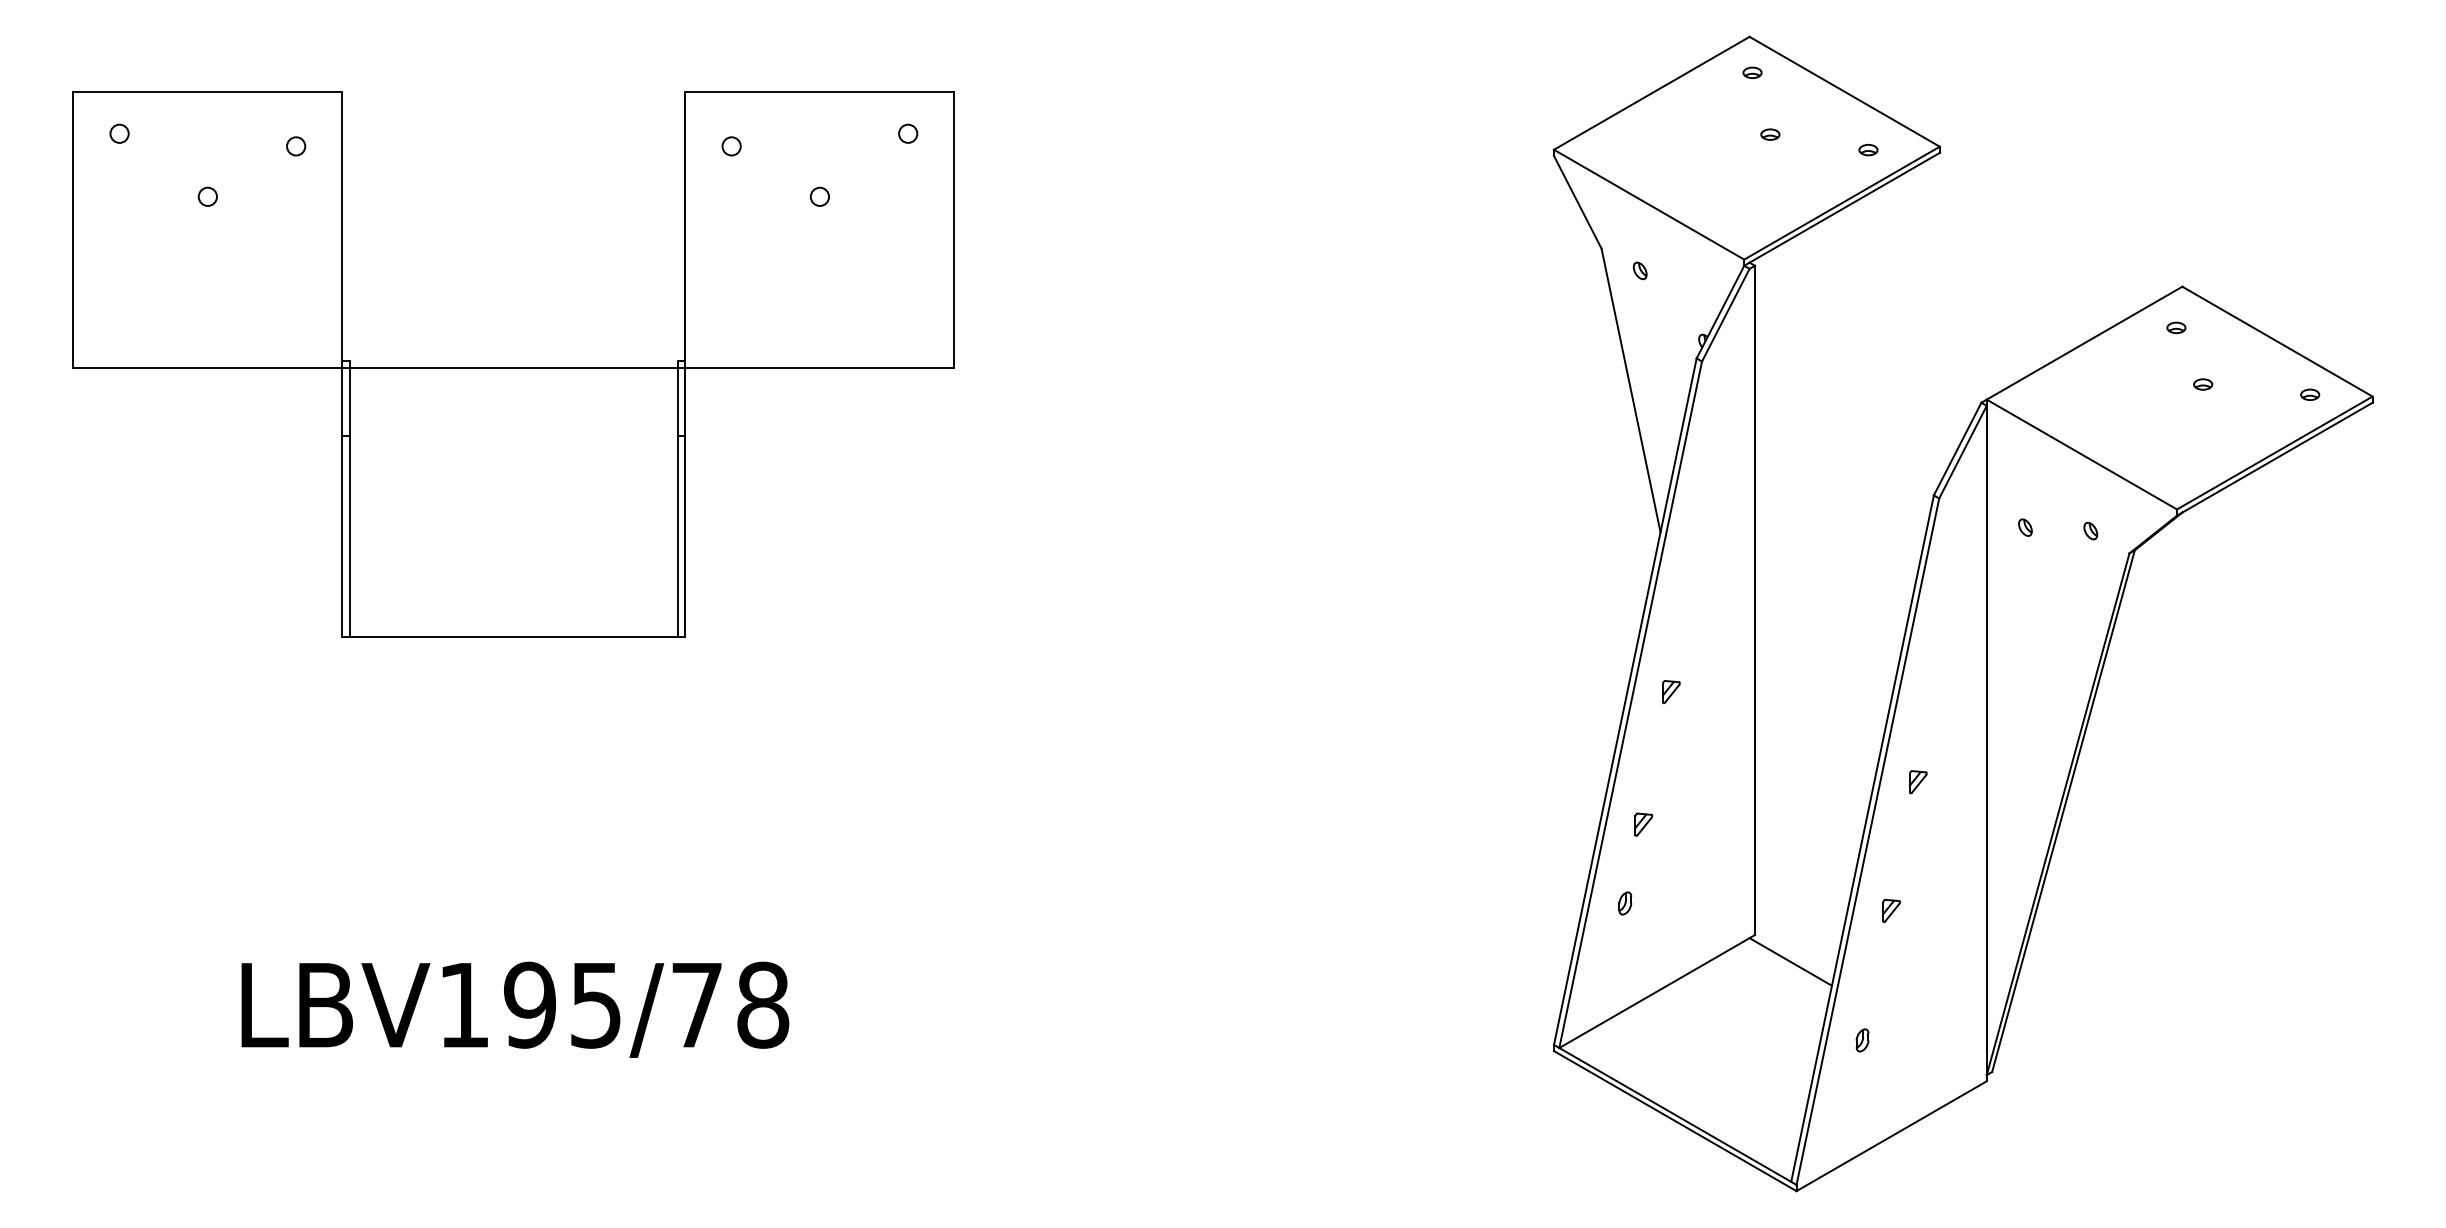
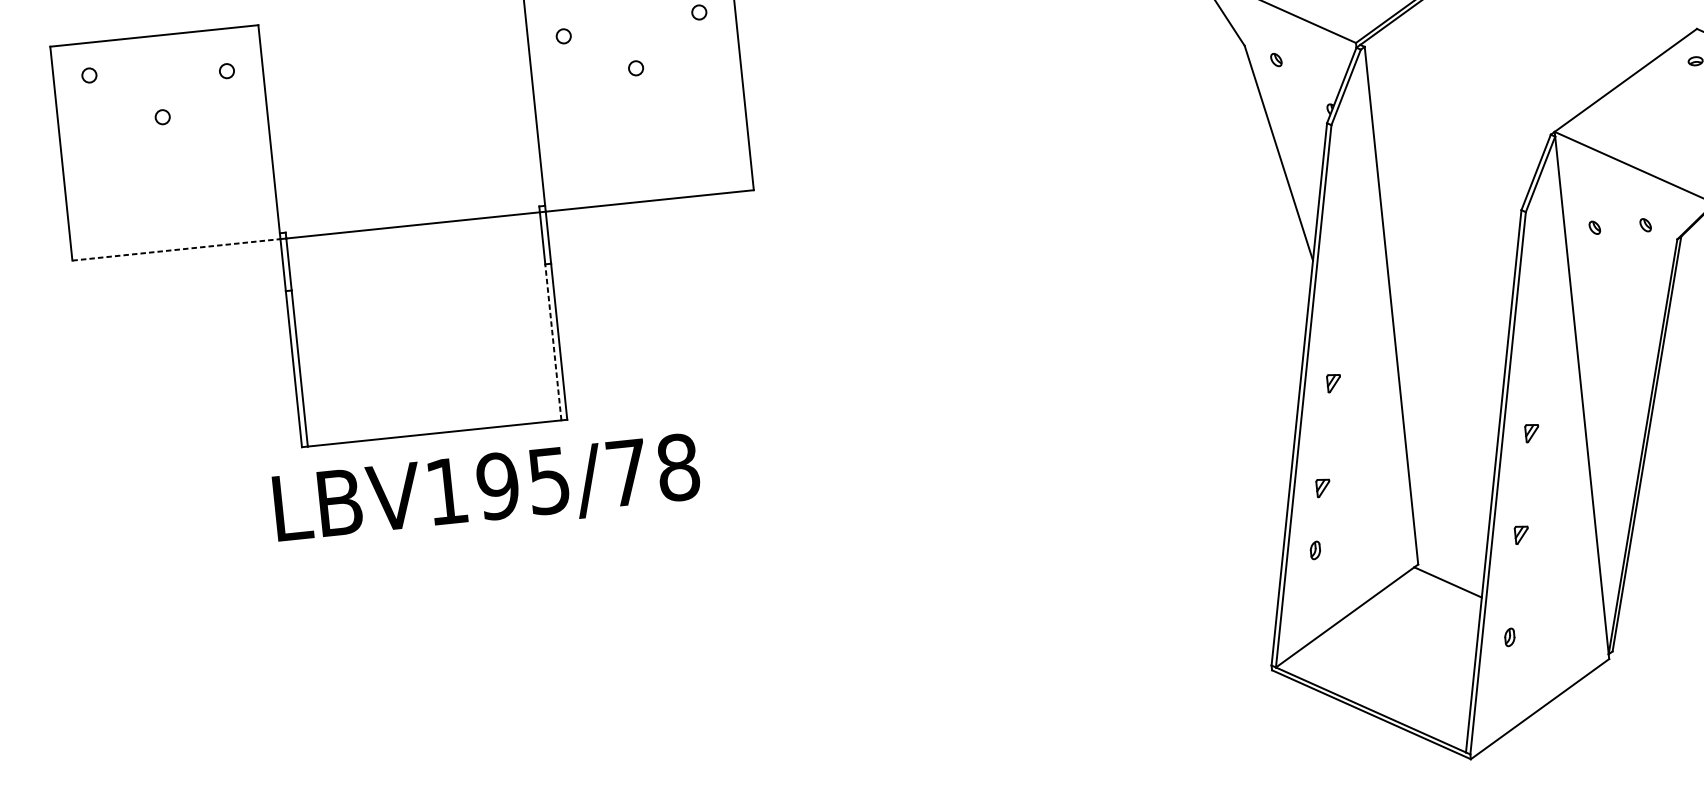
line: (207, 368) -> (176, 250), solid -> dashed
line: (677, 536) -> (553, 342), solid -> dashed
text: (515, 1009) -> (487, 490), moved

